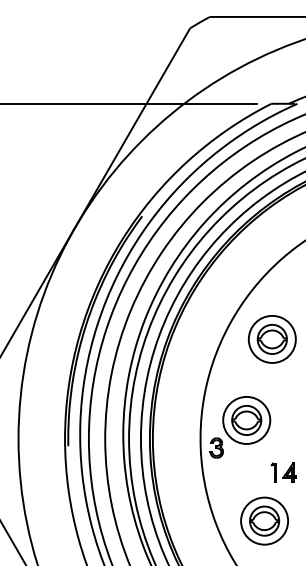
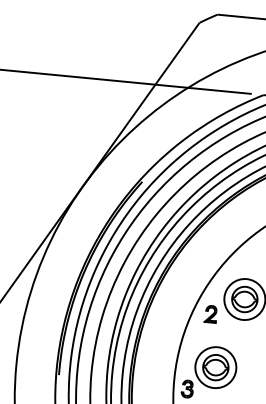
part: (234, 359) -> (210, 313), added

